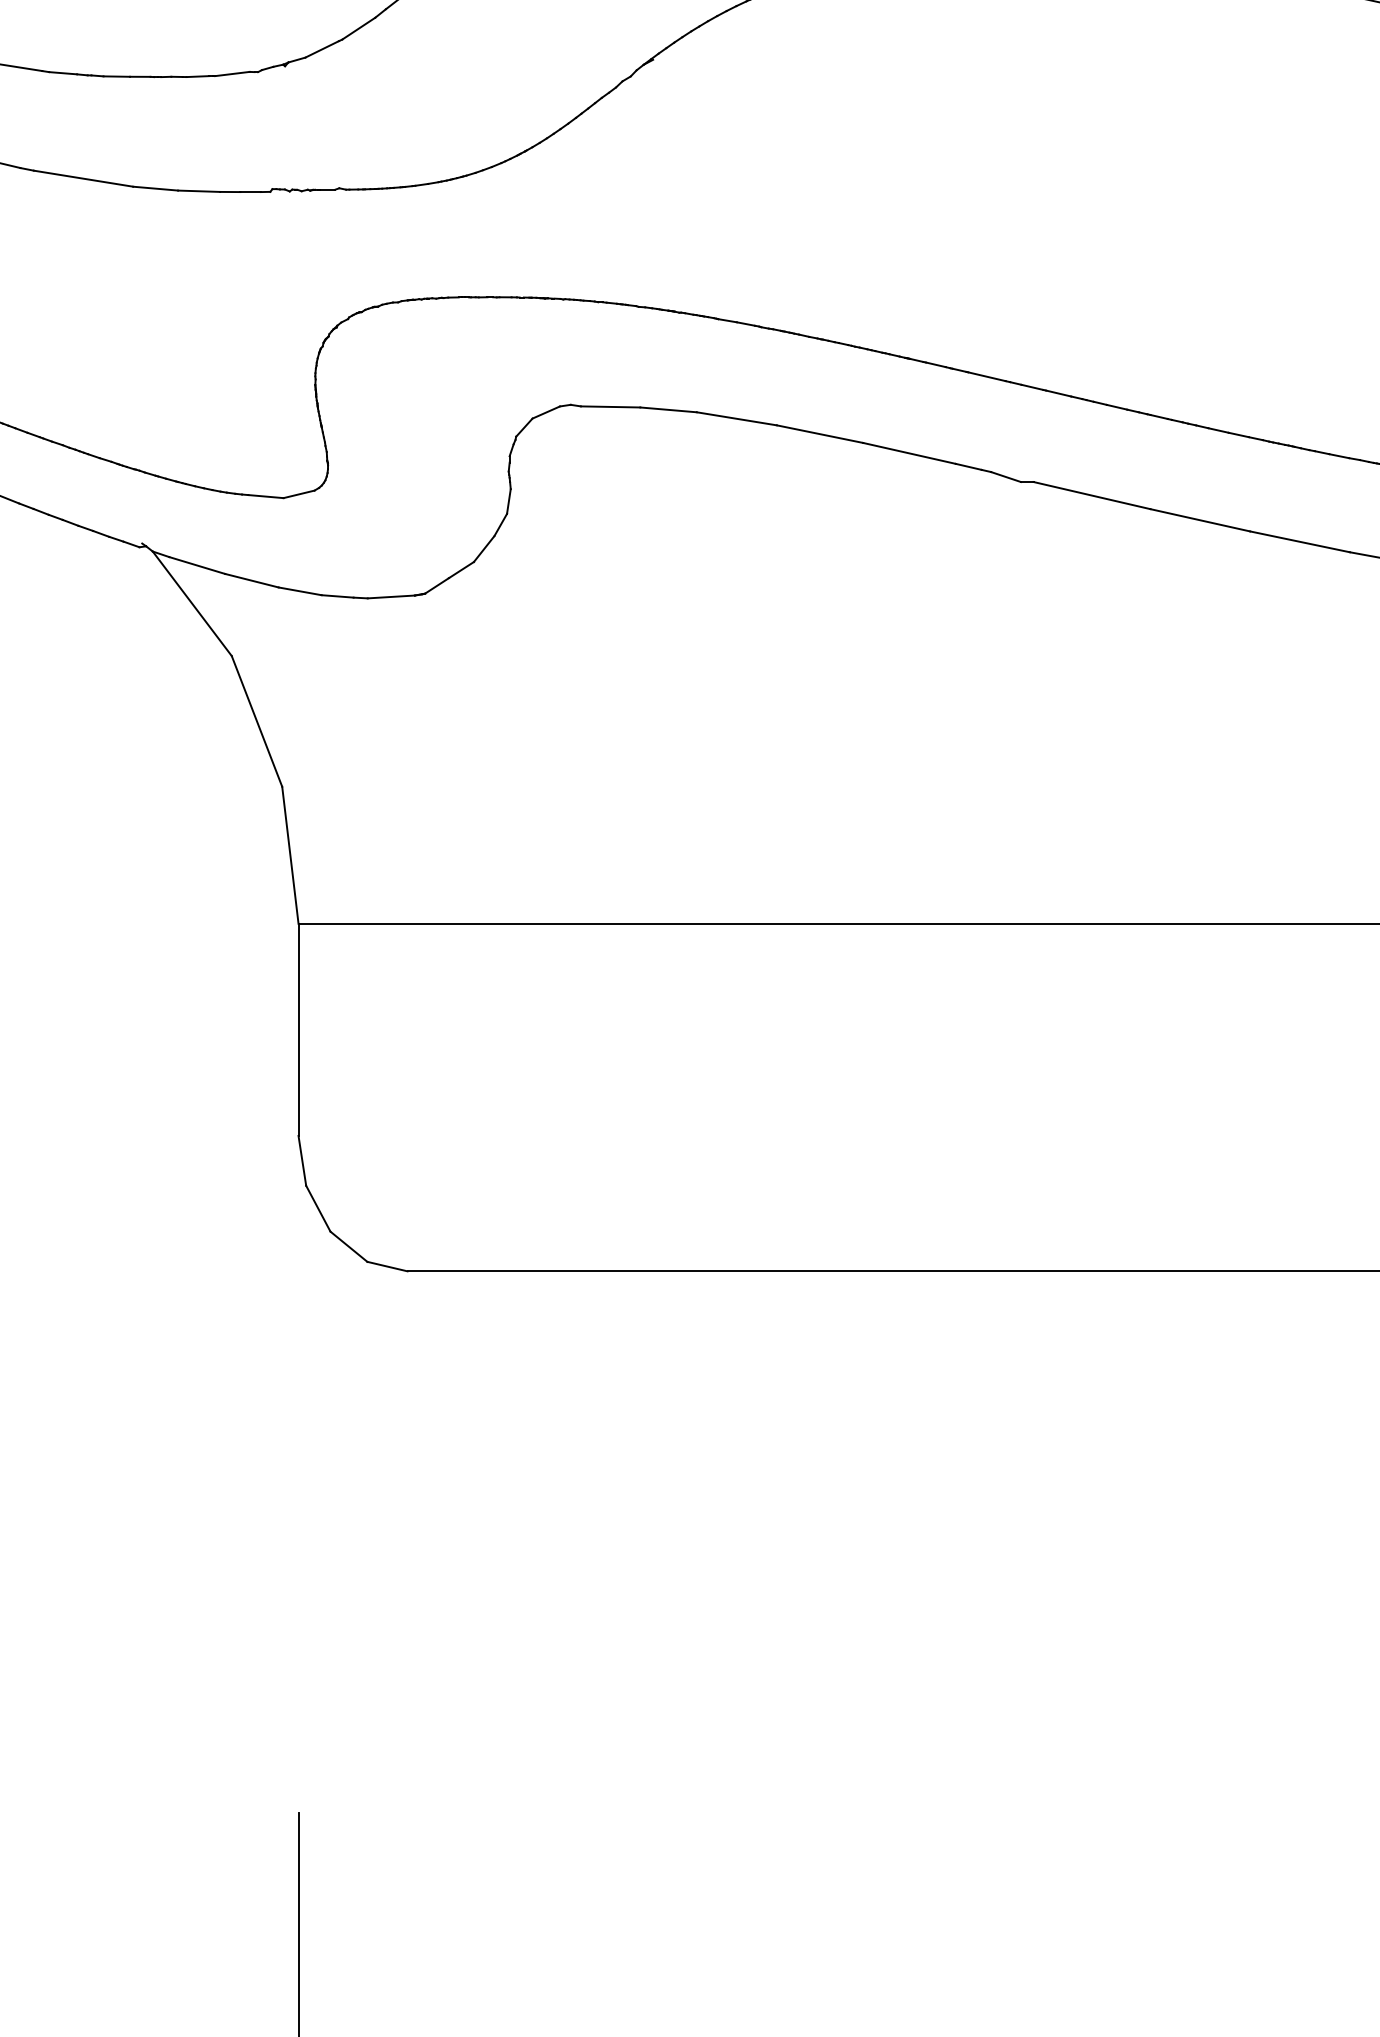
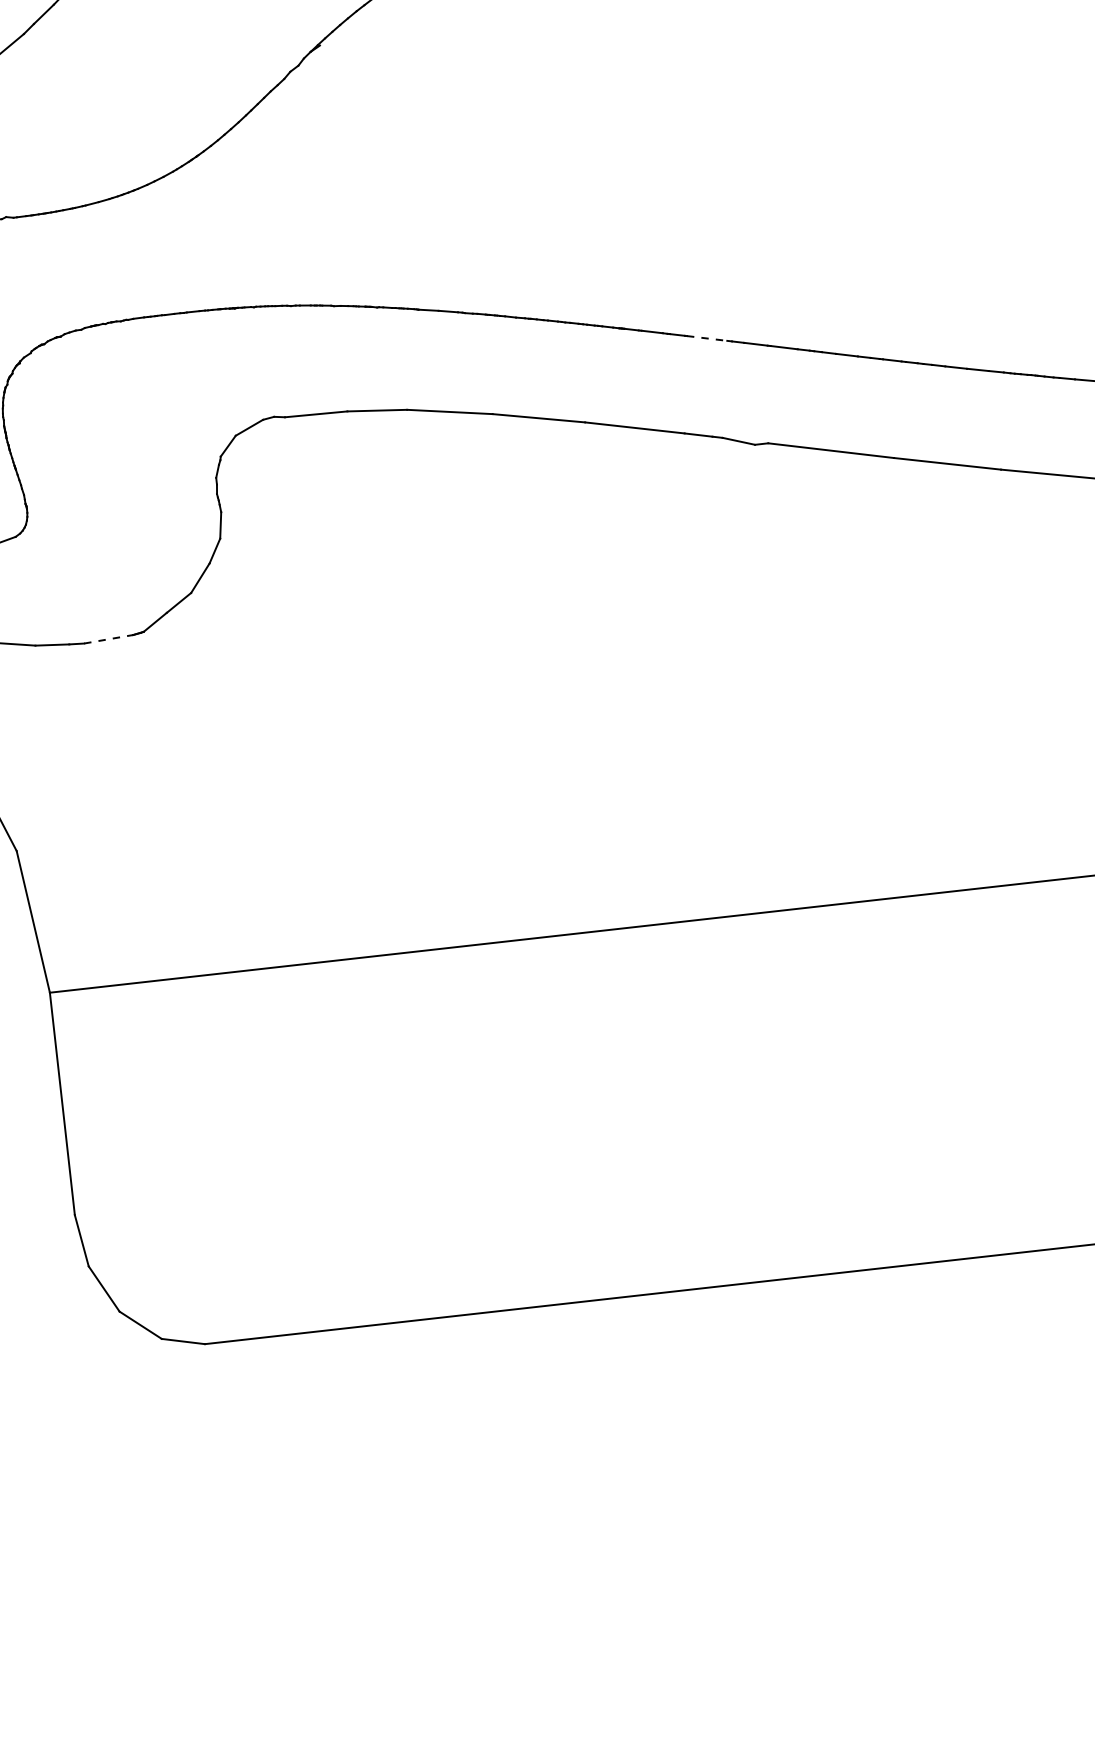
line: (987, 376) -> (707, 338), solid -> dashed
line: (391, 596) -> (108, 638), solid -> dashed

